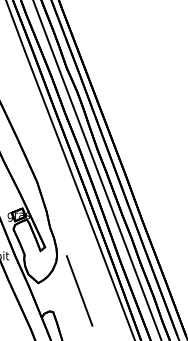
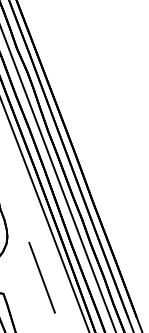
line: (79, 290) -> (41, 277), moved

